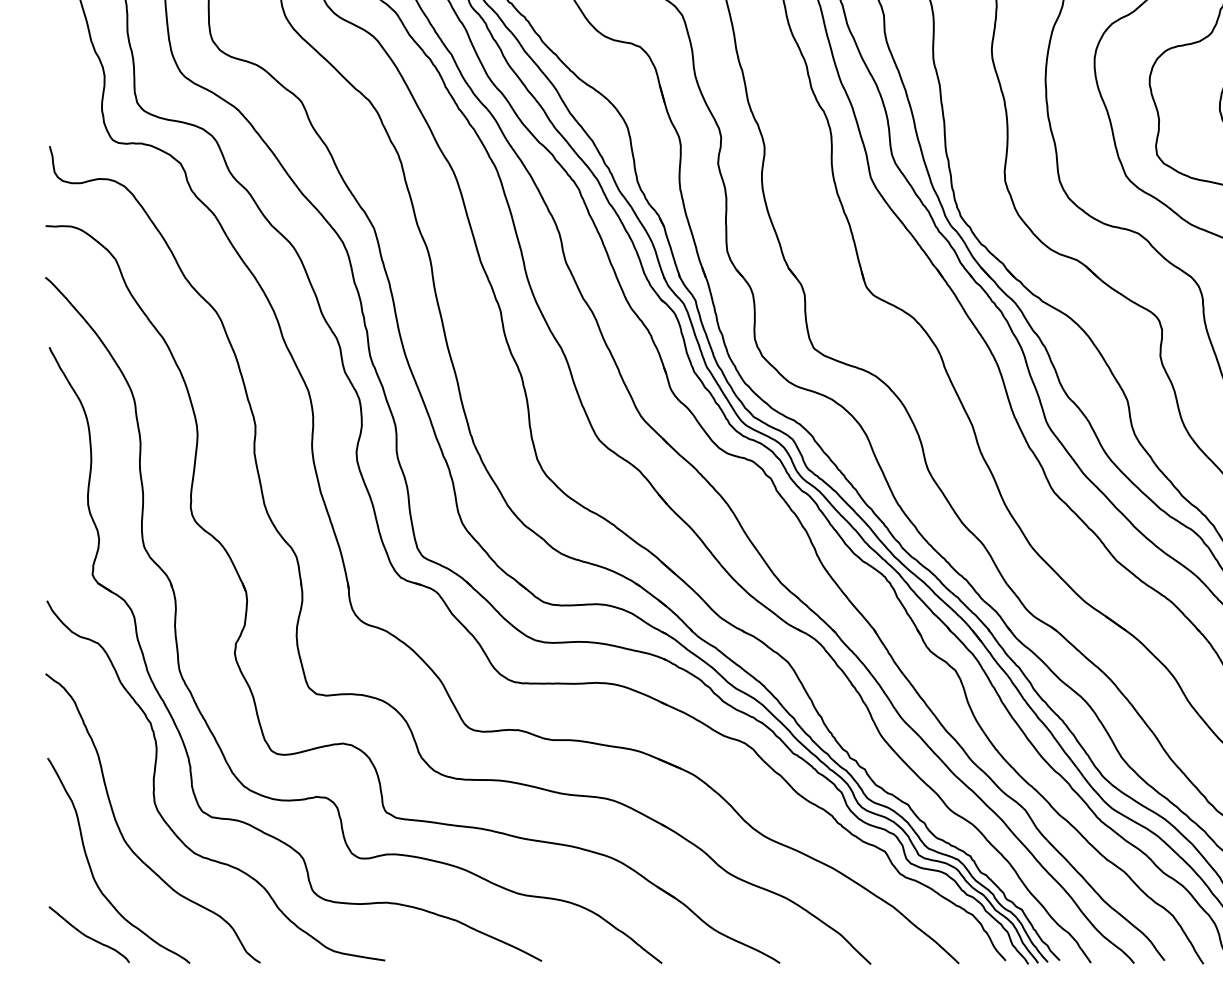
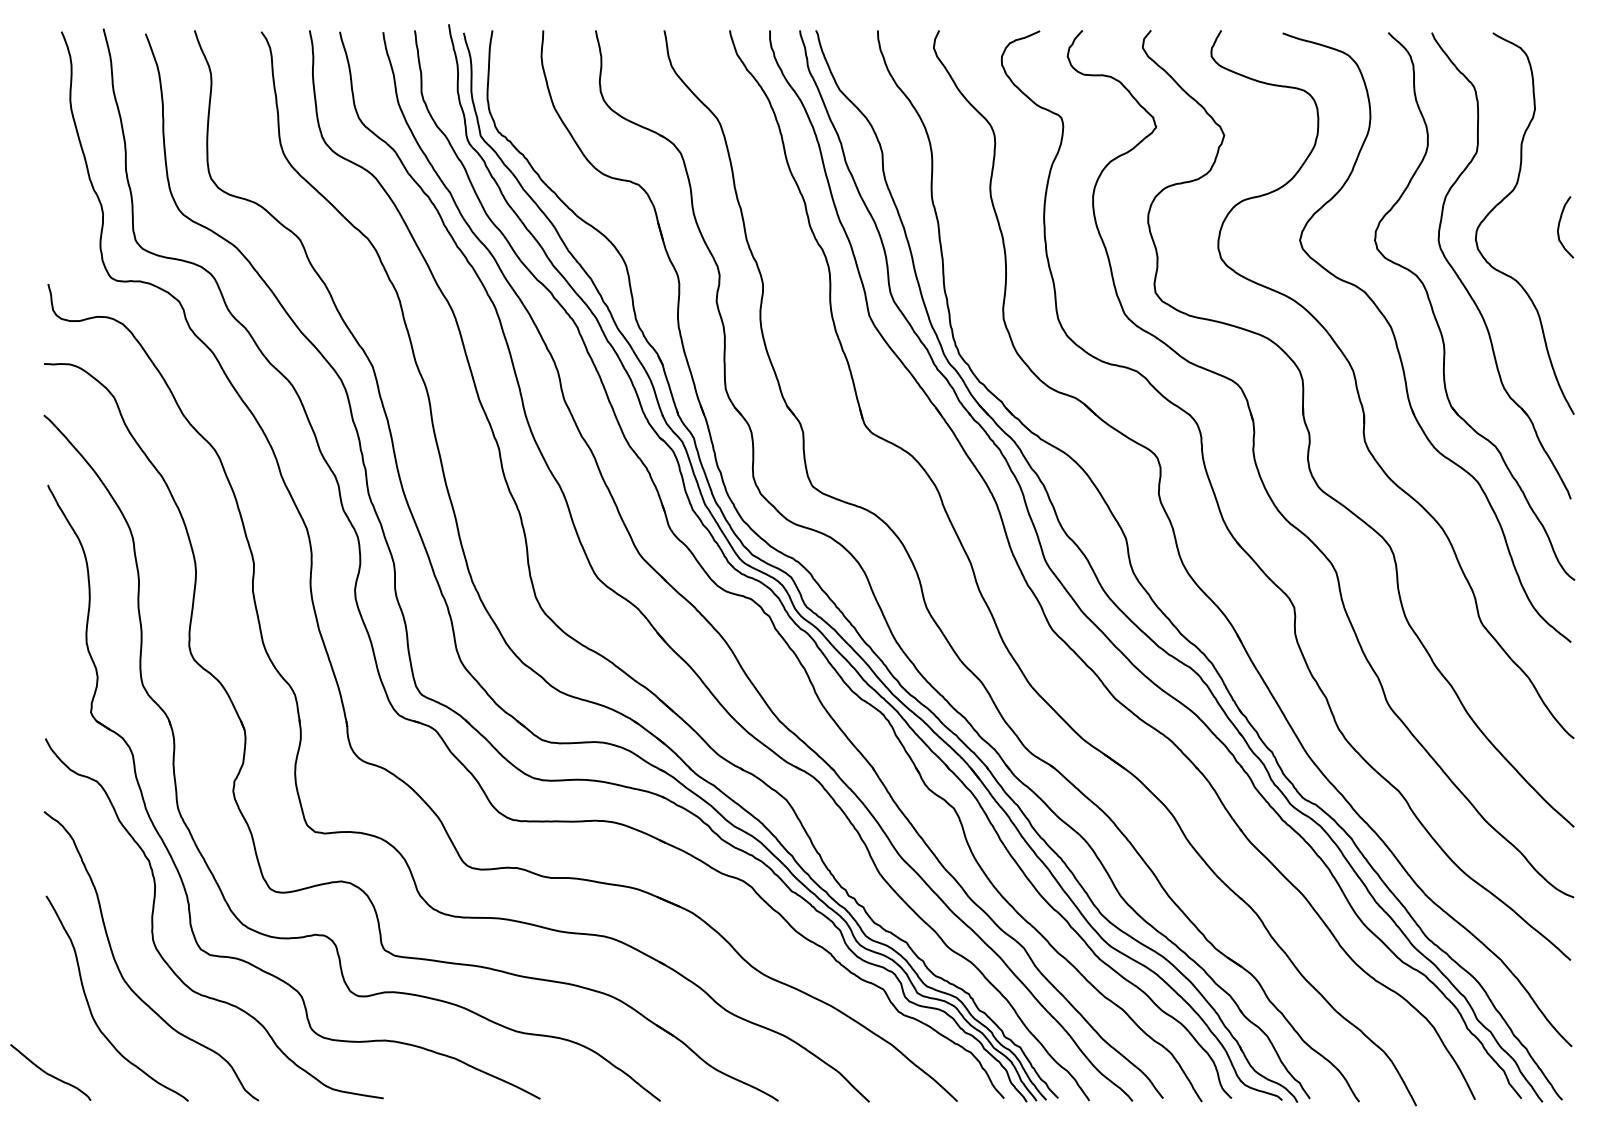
curve: (88, 935) -> (49, 1073), moved

